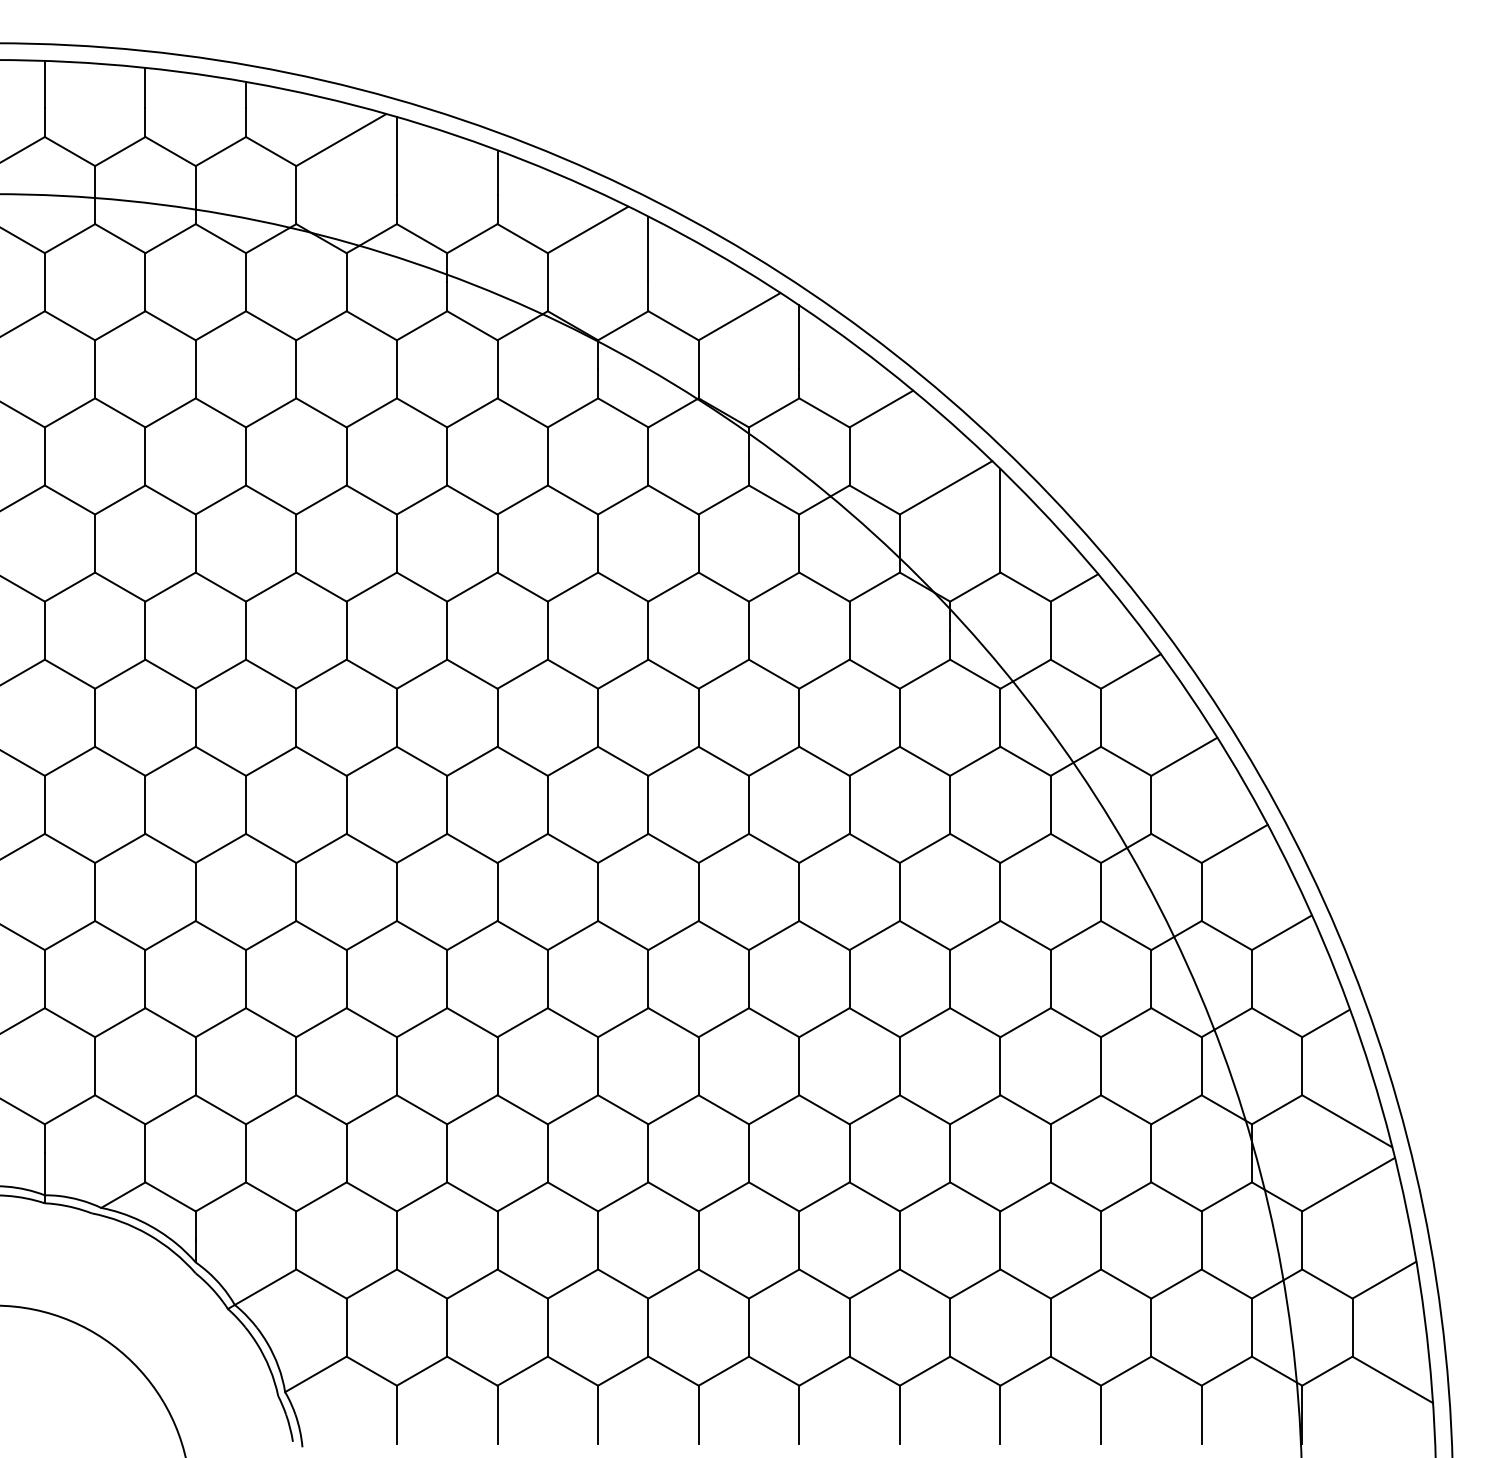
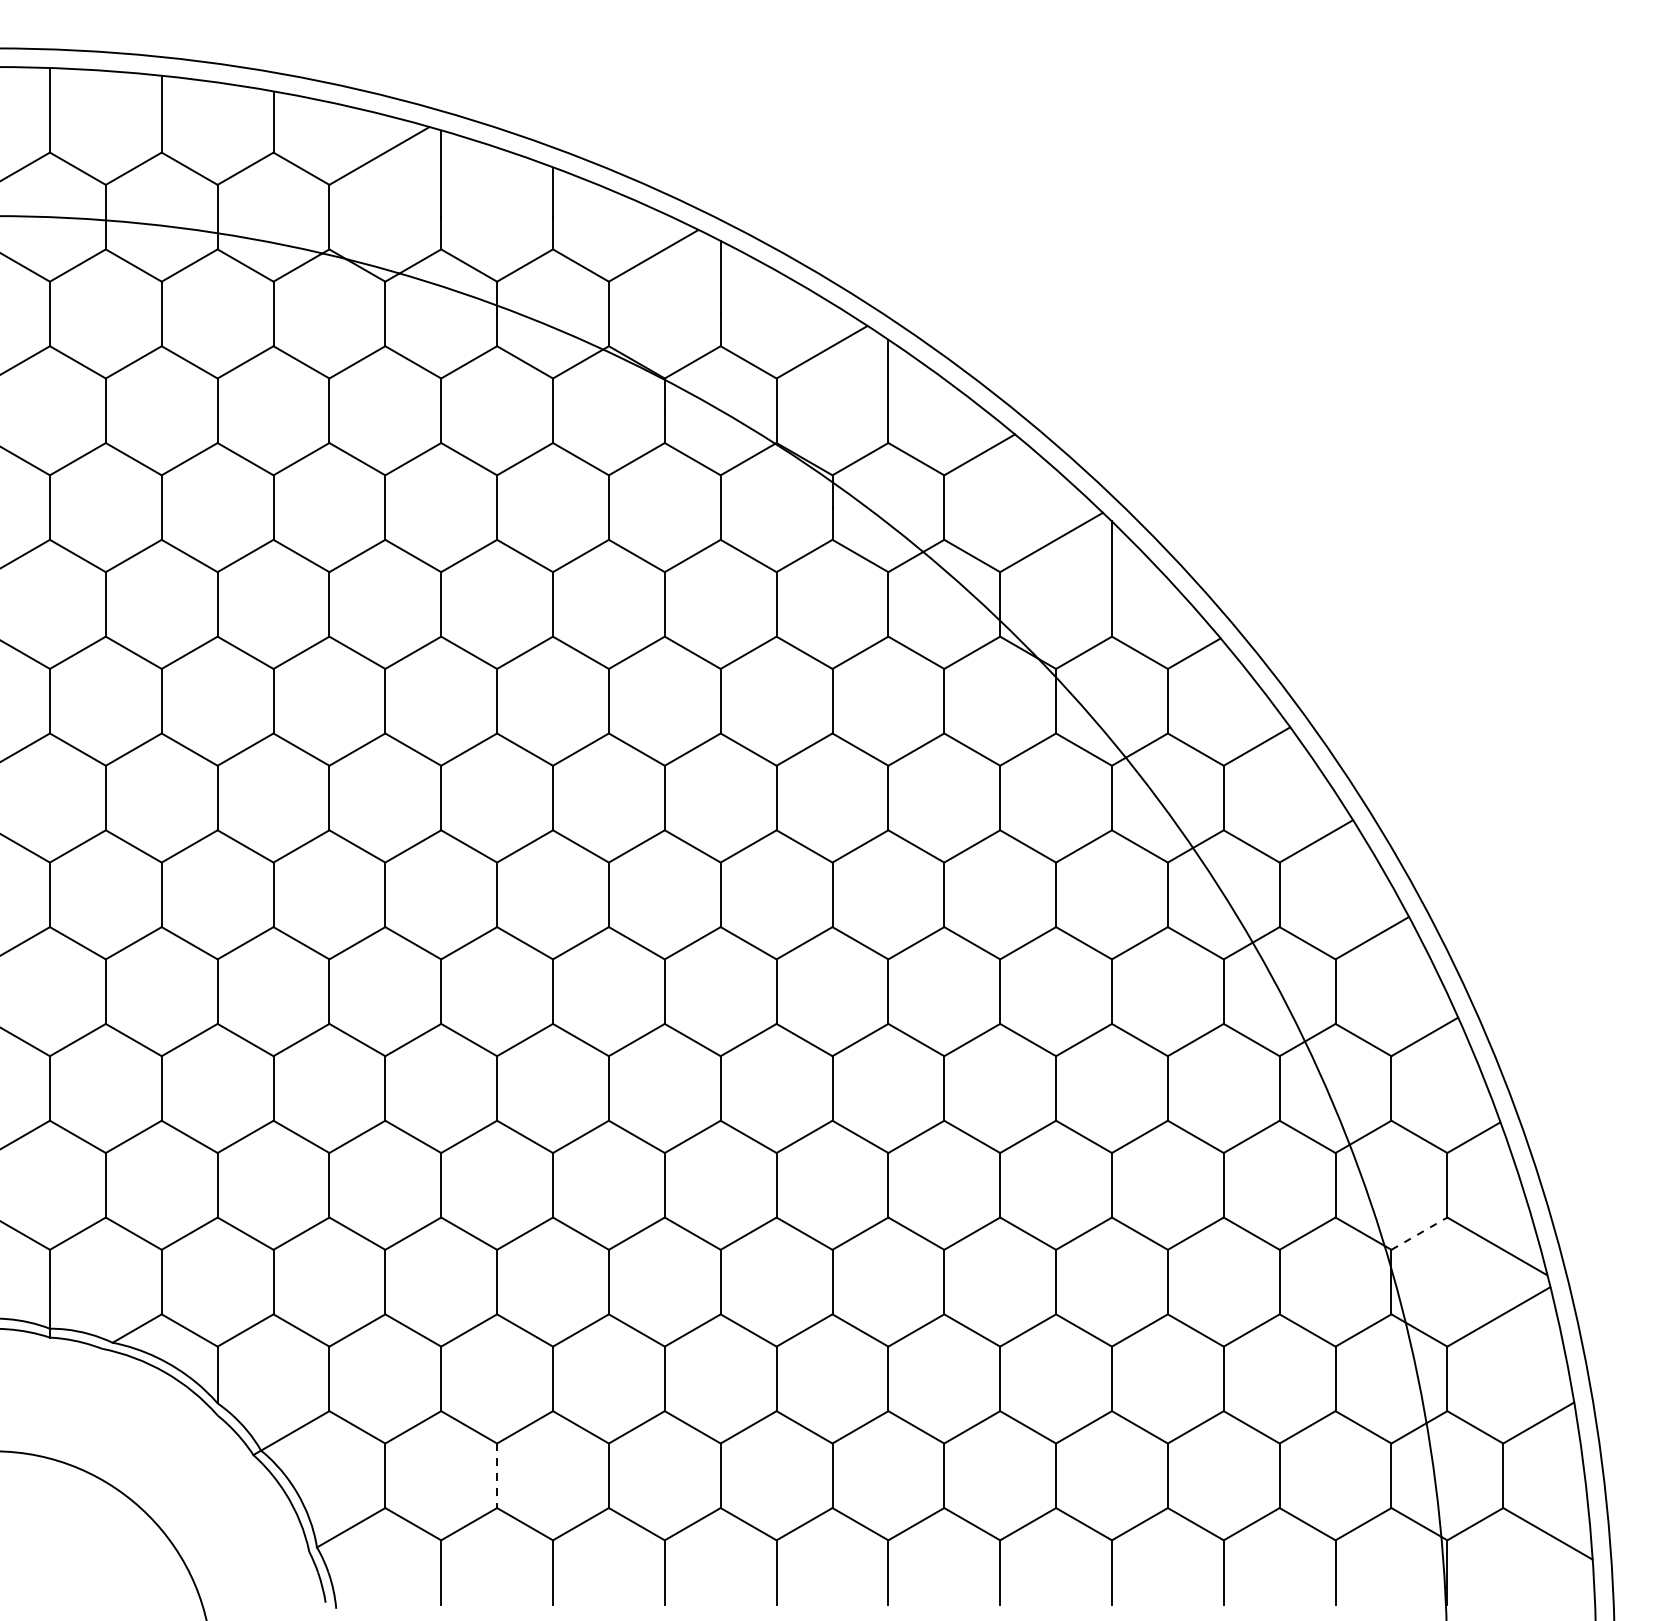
line: (1277, 1109) -> (1419, 1233), solid -> dashed
line: (447, 1328) -> (497, 1476), solid -> dashed

